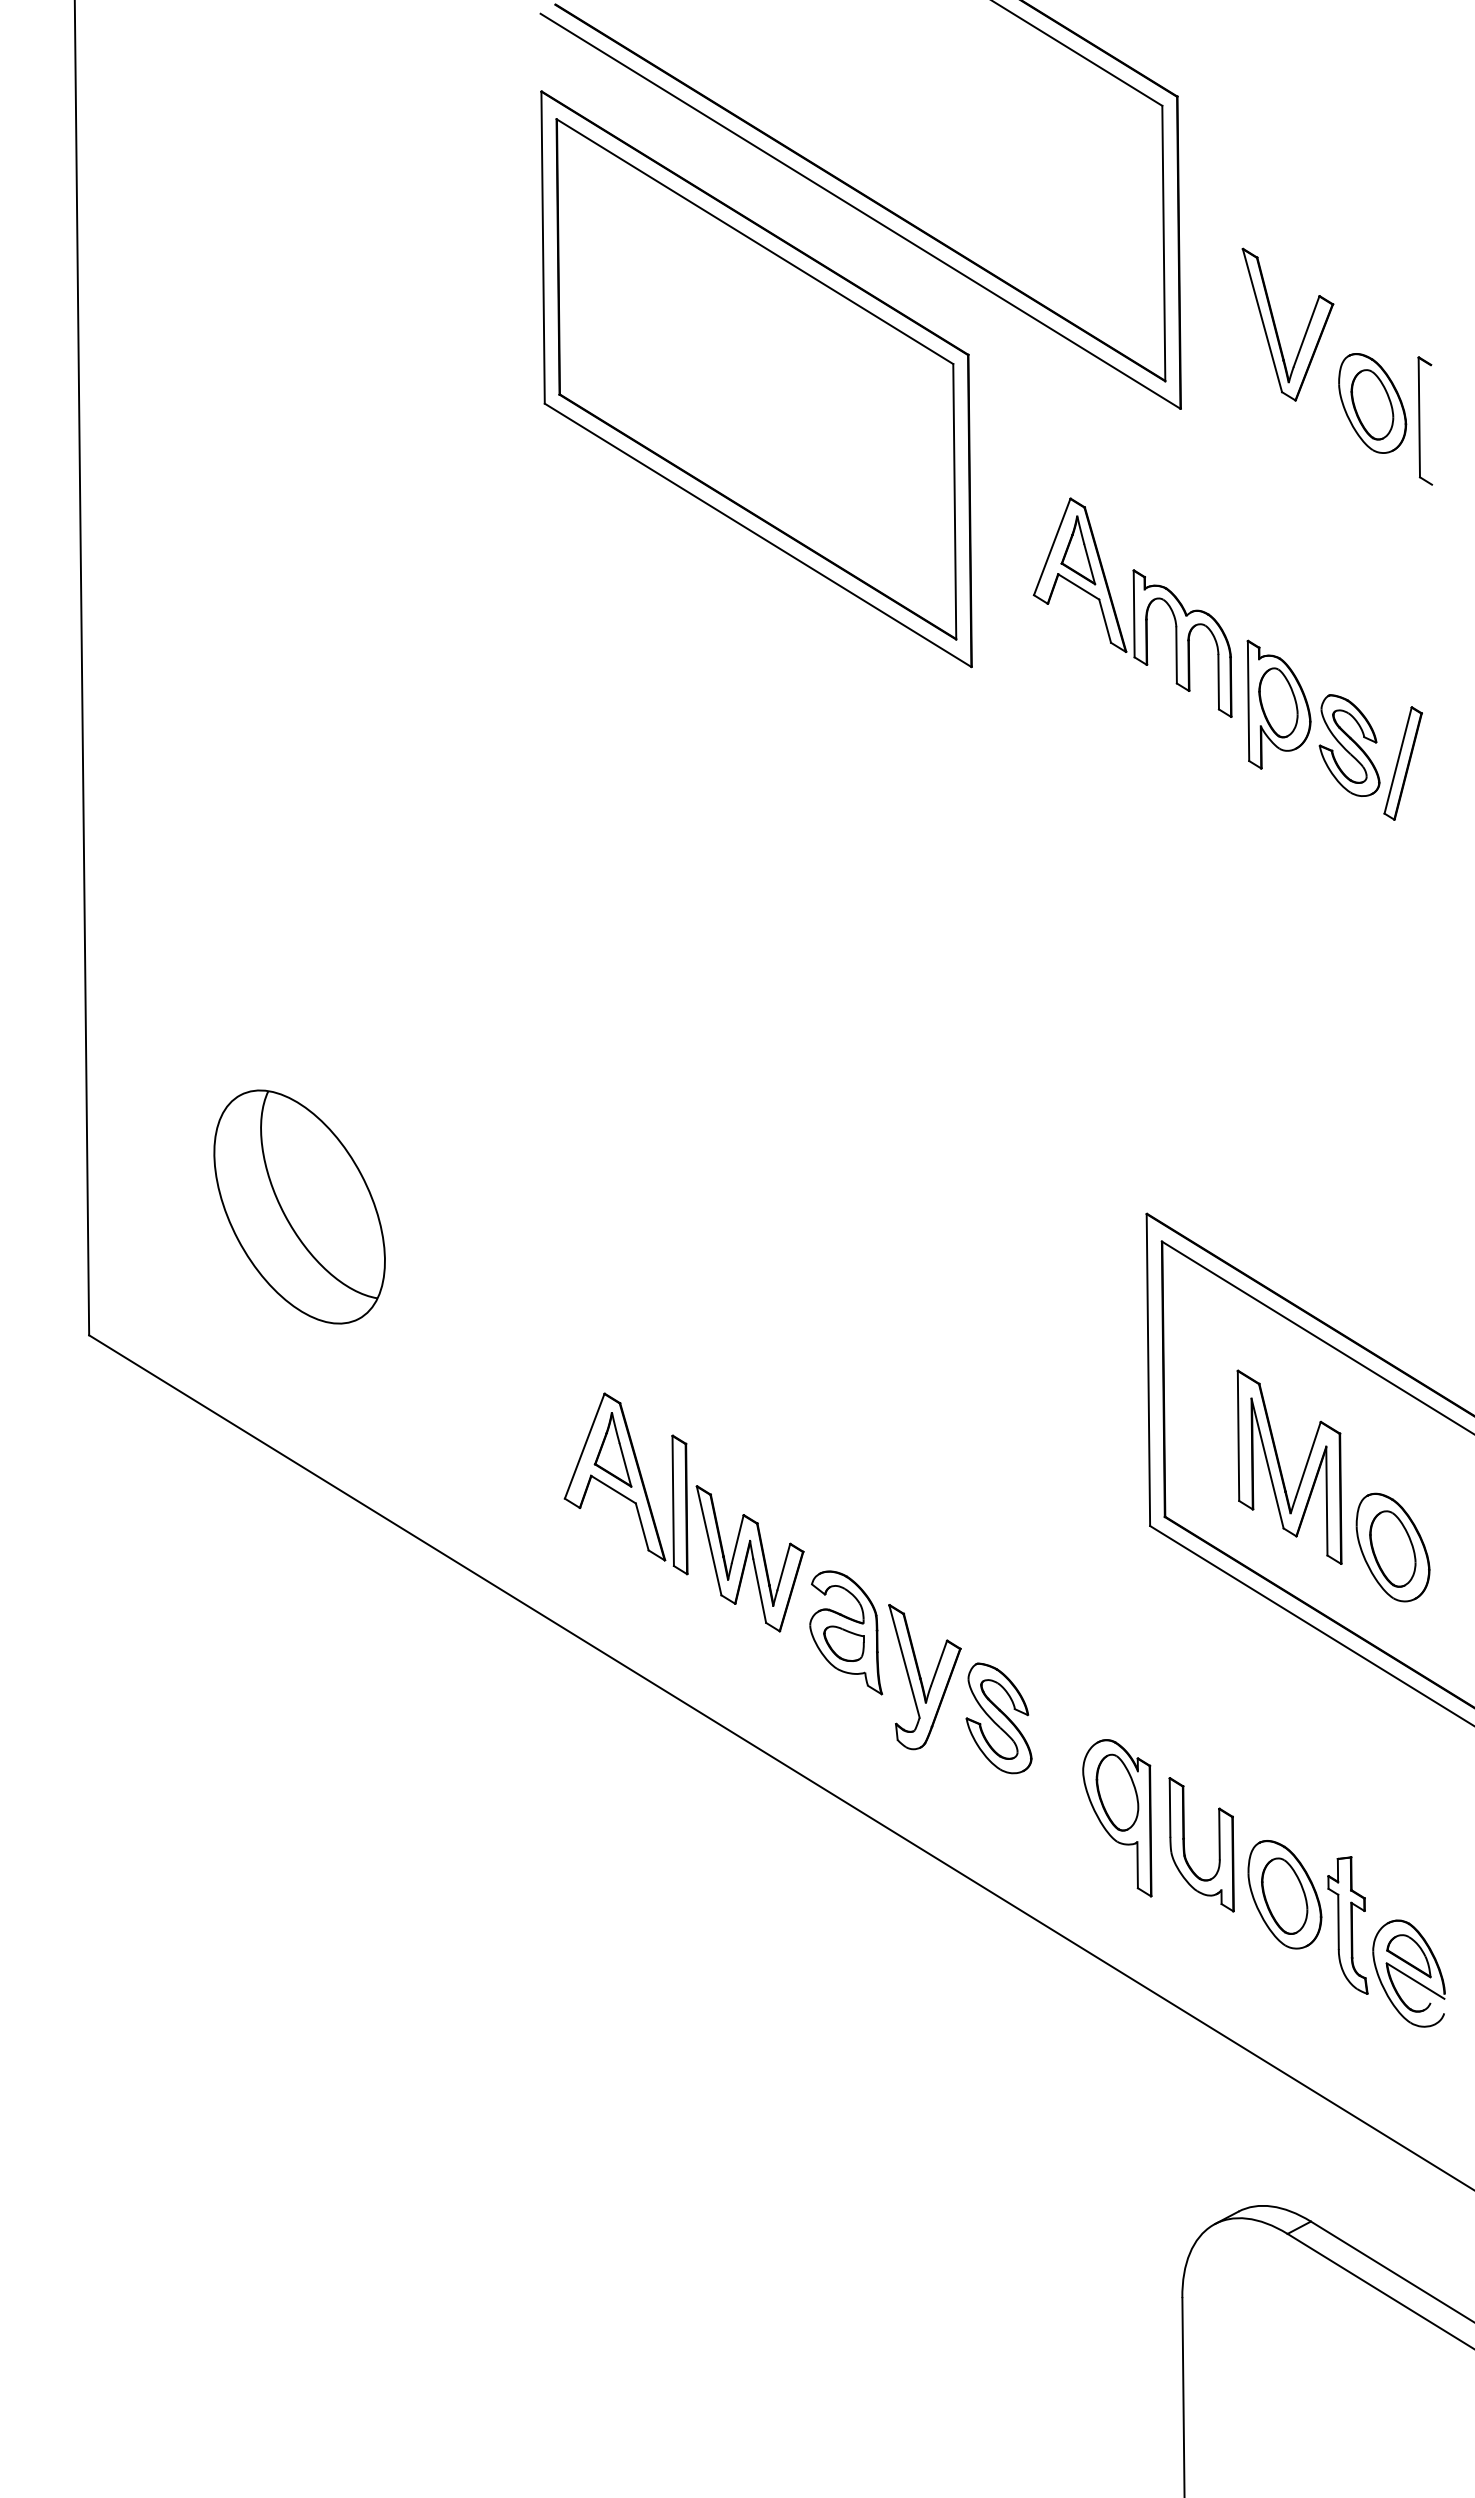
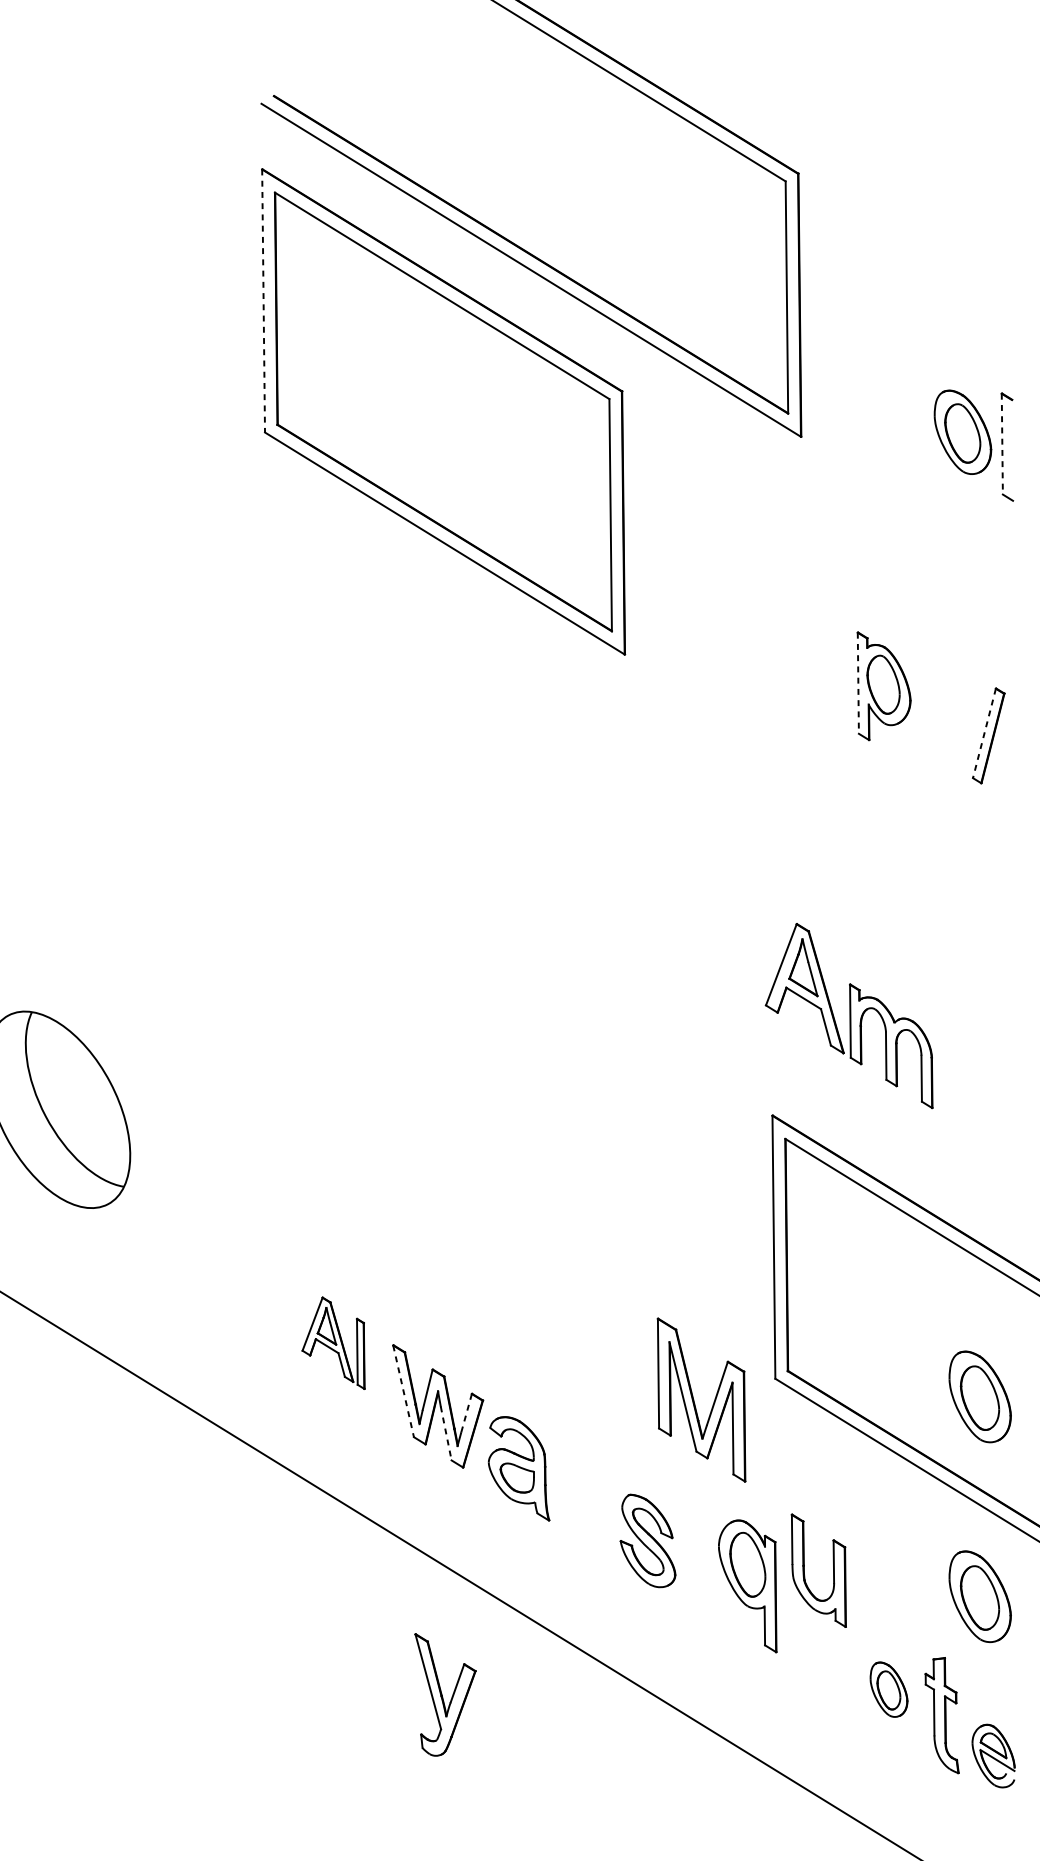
line: (543, 247) -> (263, 300), solid -> dashed
part: (1276, 326) -> (881, 367), removed
line: (1419, 417) -> (1002, 444), solid -> dashed
part: (1132, 607) -> (849, 1015), moved
line: (1248, 701) -> (858, 683), solid -> dashed
part: (1349, 745) -> (943, 720), removed
line: (1398, 760) -> (984, 733), solid -> dashed
part: (1281, 1469) -> (694, 1401), moved
part: (625, 1483) -> (333, 1342), size x0.6
line: (709, 1540) -> (403, 1390), solid -> dashed
line: (783, 1567) -> (466, 1413), solid -> dashed
line: (759, 1590) -> (446, 1433), solid -> dashed
part: (924, 1677) -> (445, 1695), moved
part: (1392, 1784) -> (979, 1596), added
part: (1117, 1818) -> (747, 1586), moved
part: (1185, 1849) -> (805, 1574), moved
part: (1284, 1894) -> (888, 1689), size x0.6
part: (1408, 1973) -> (993, 1756), size x0.7

